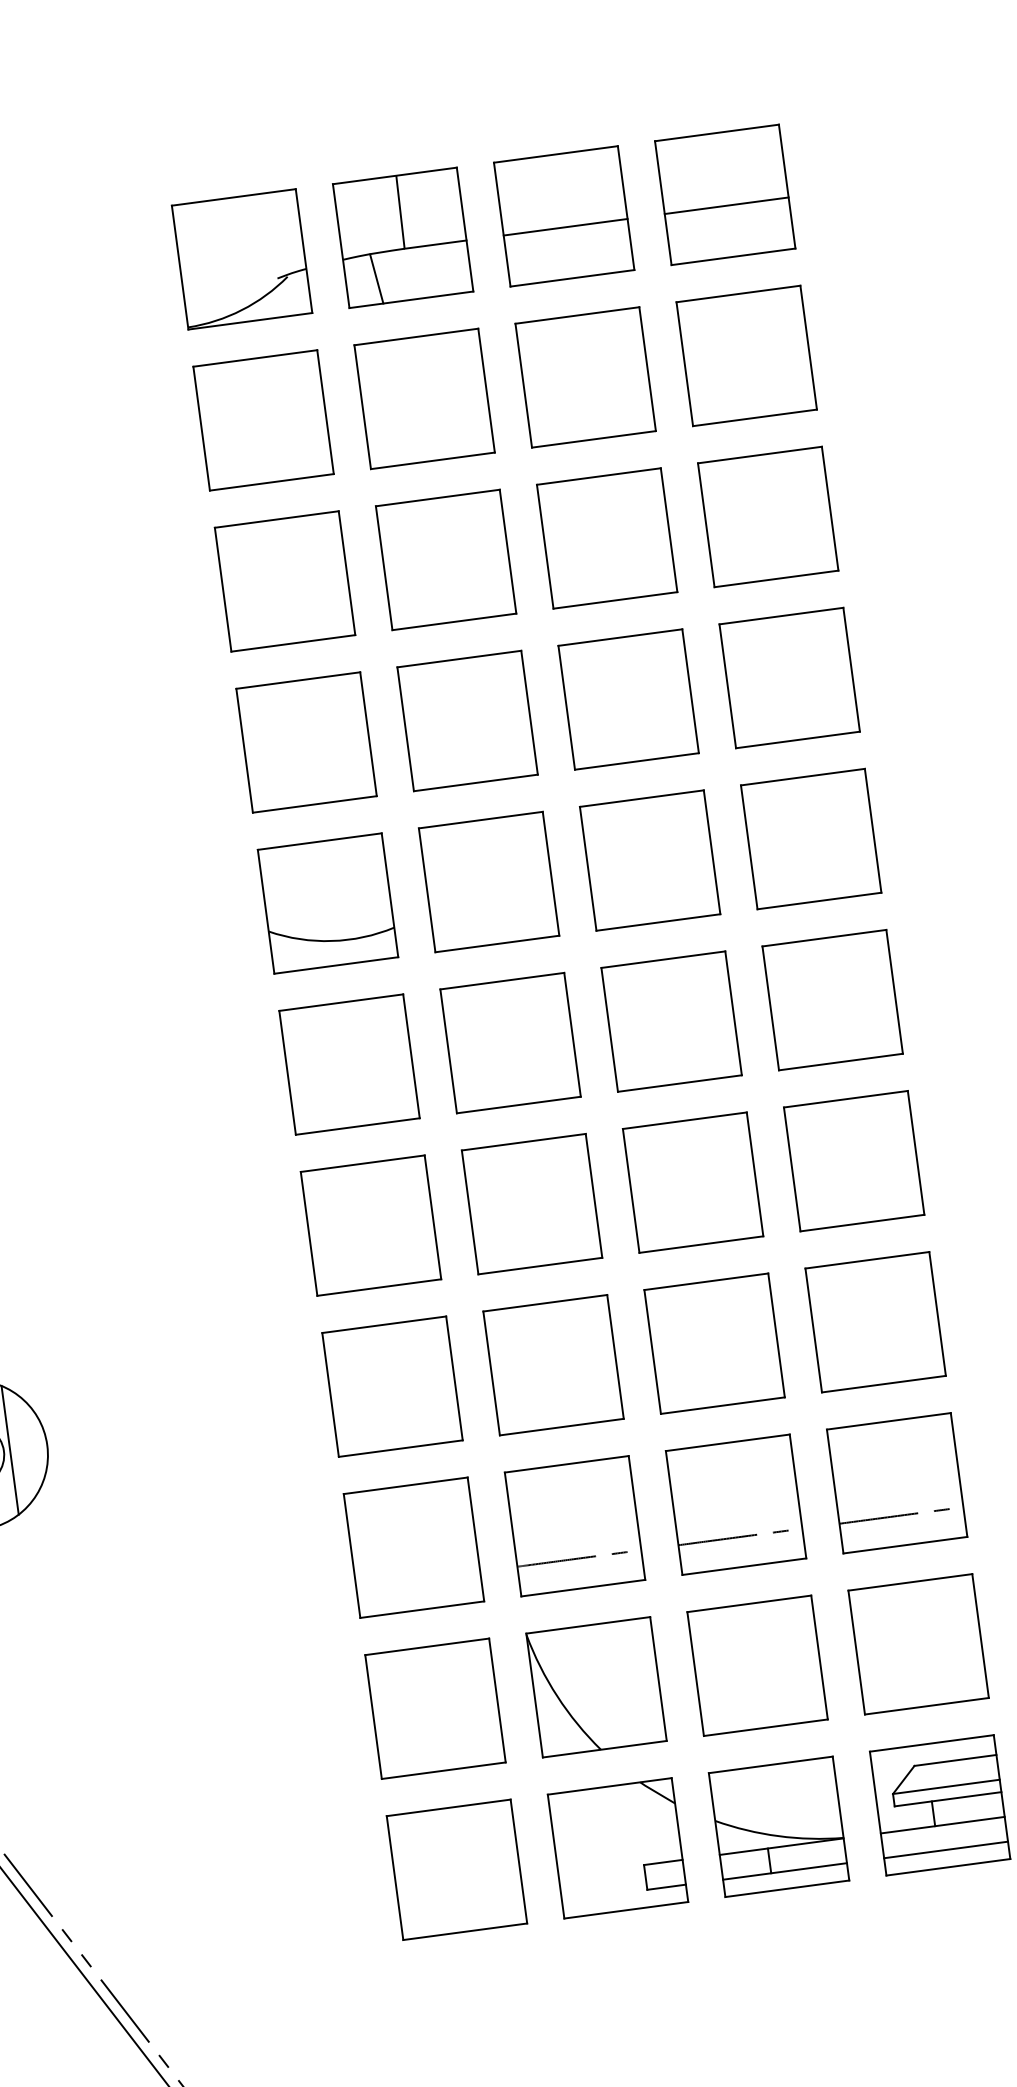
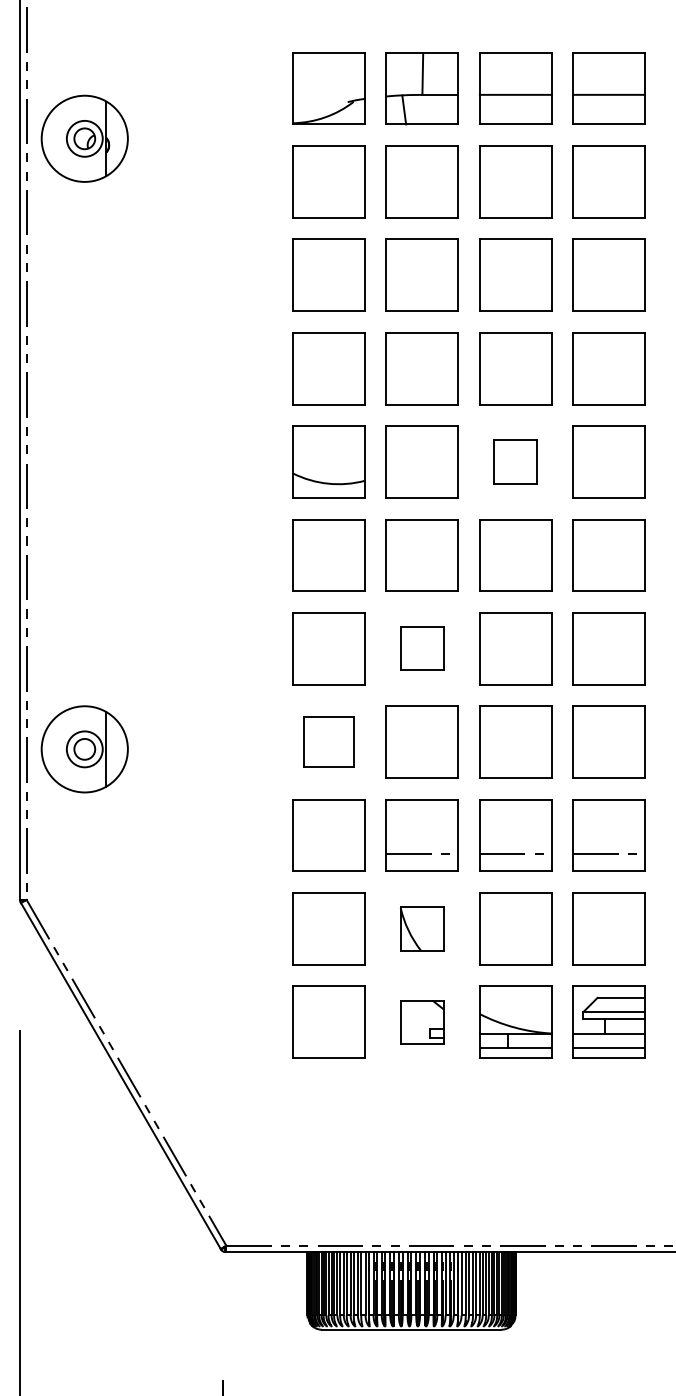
part: (649, 859) -> (515, 461), size x0.6
part: (530, 1203) -> (421, 648), size x0.6
part: (391, 1385) -> (328, 741), size x0.7
part: (594, 1686) -> (421, 928), size x0.6
part: (616, 1847) -> (421, 1021), size x0.6

